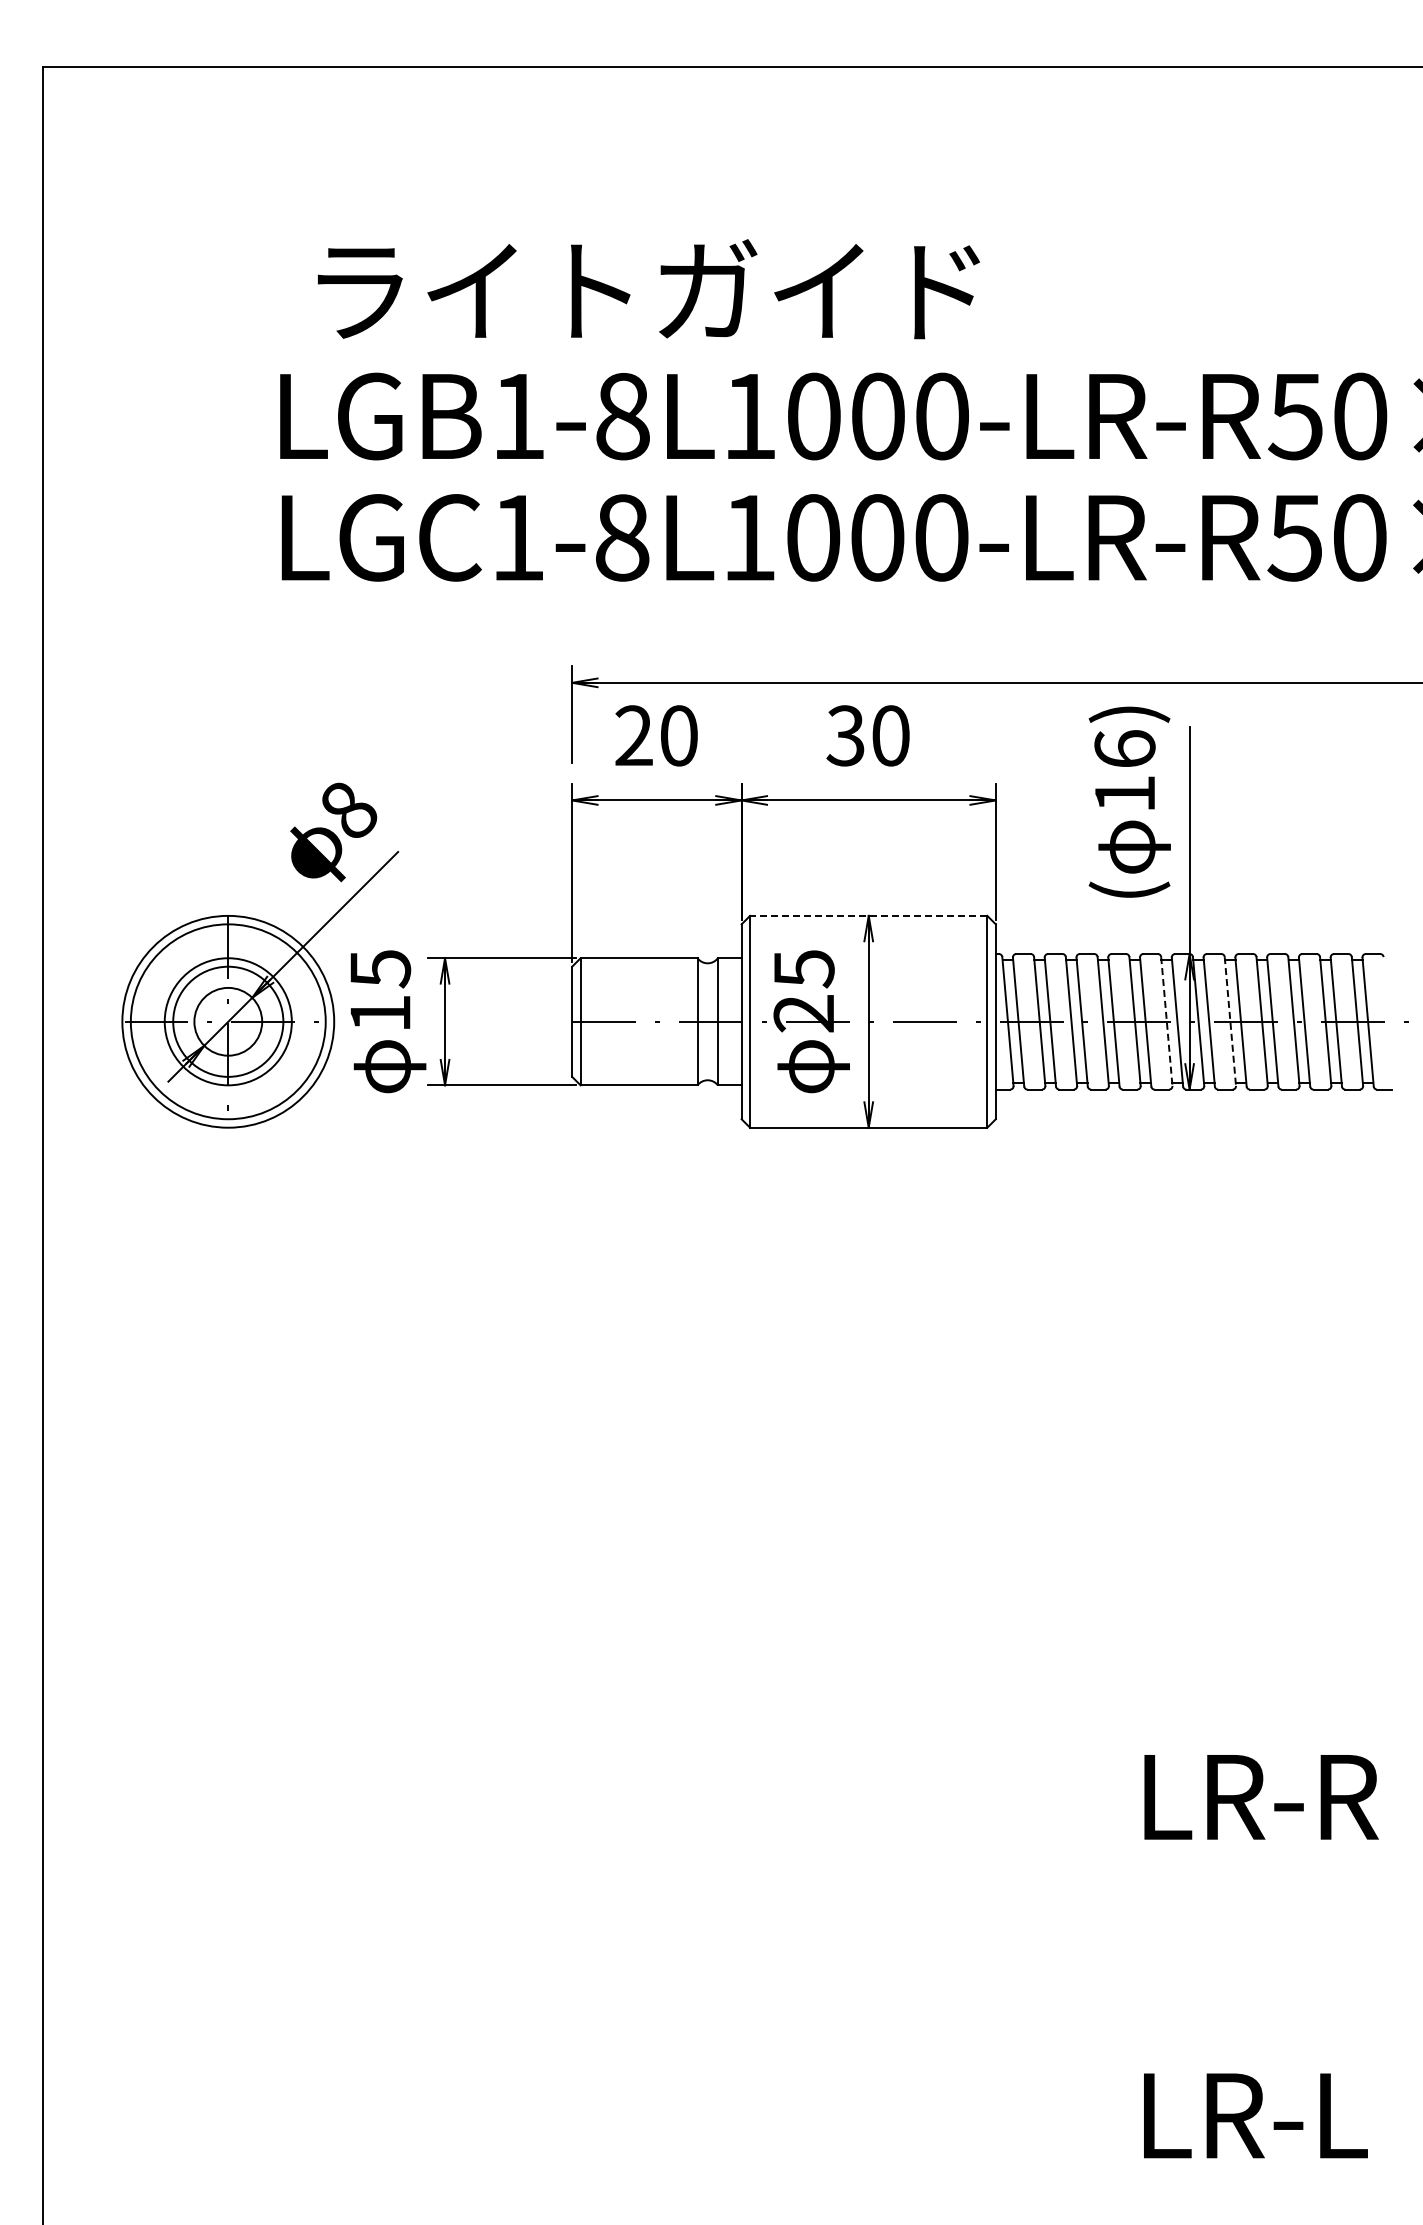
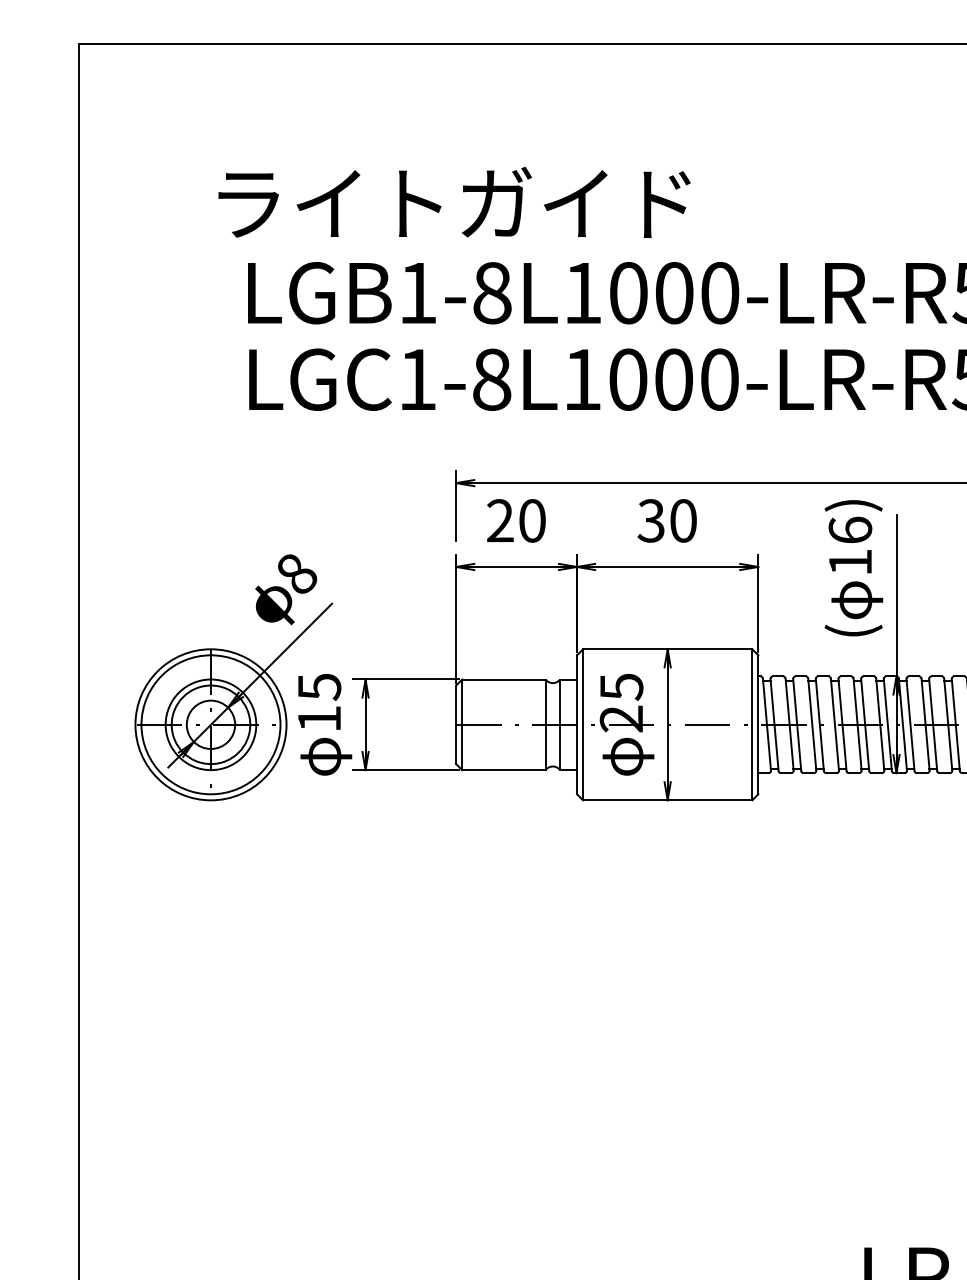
text: (648, 289) -> (454, 202), moved
line: (868, 915) -> (667, 649), dashed -> solid
line: (1166, 1021) -> (880, 724), dashed -> solid
line: (1230, 1021) -> (925, 724), dashed -> solid

